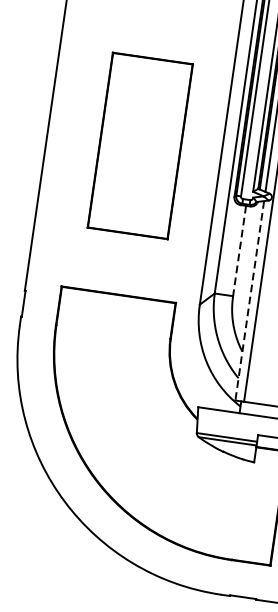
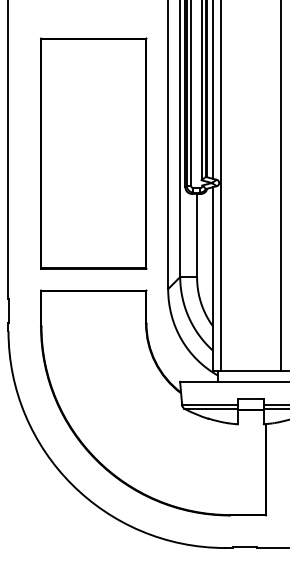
part: (139, 145) -> (93, 153), size x1.43
line: (240, 251) -> (197, 235), dashed -> solid
line: (249, 301) -> (212, 279), dashed -> solid

